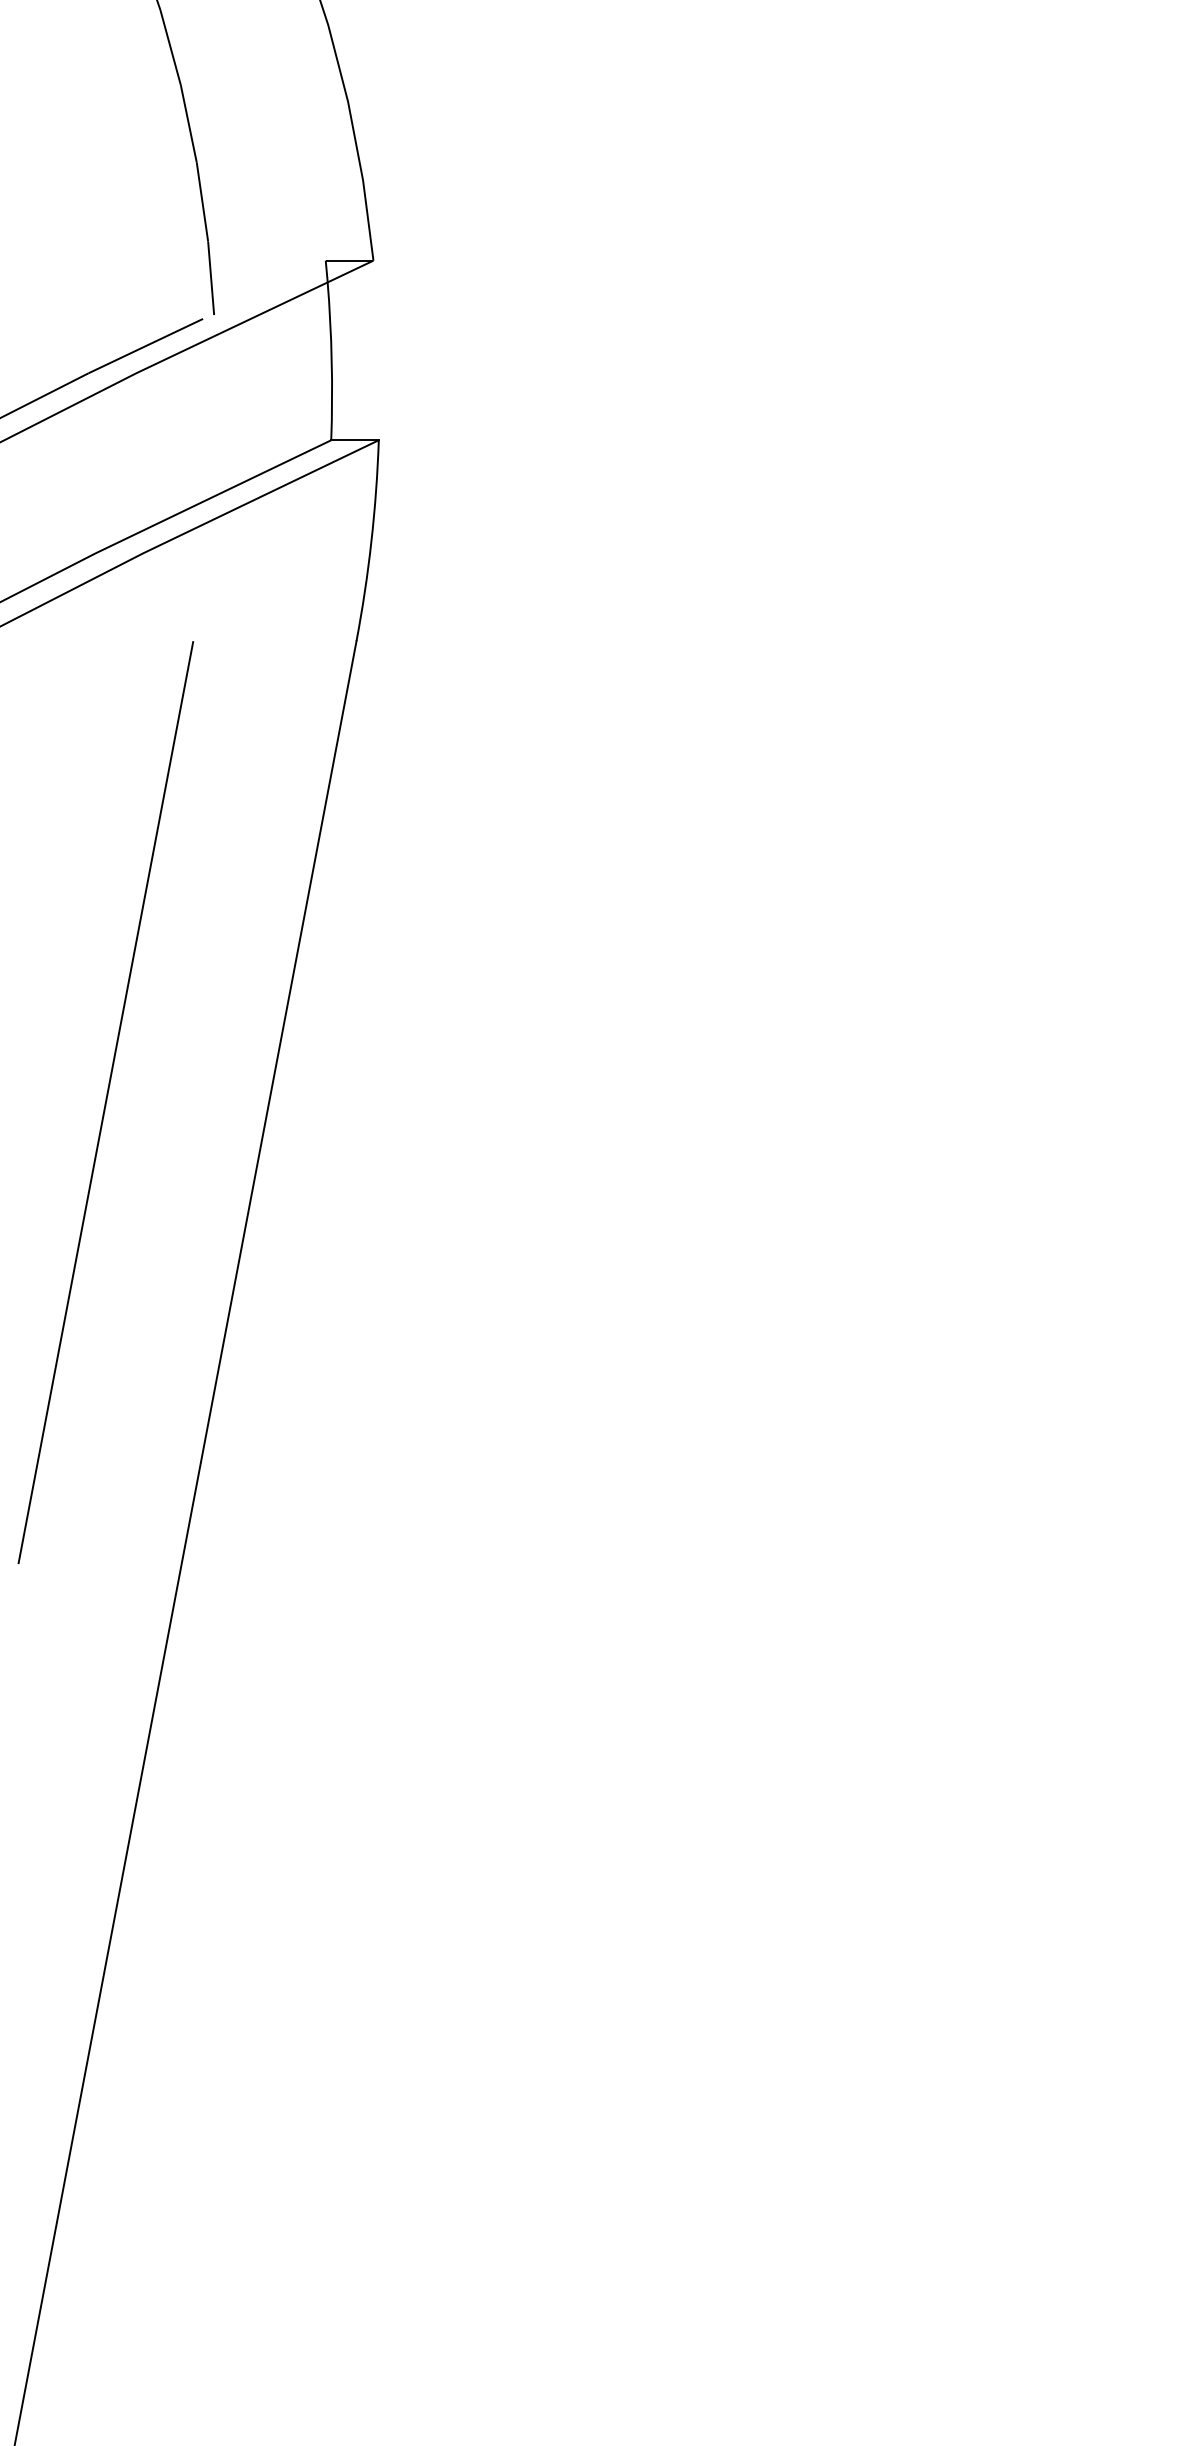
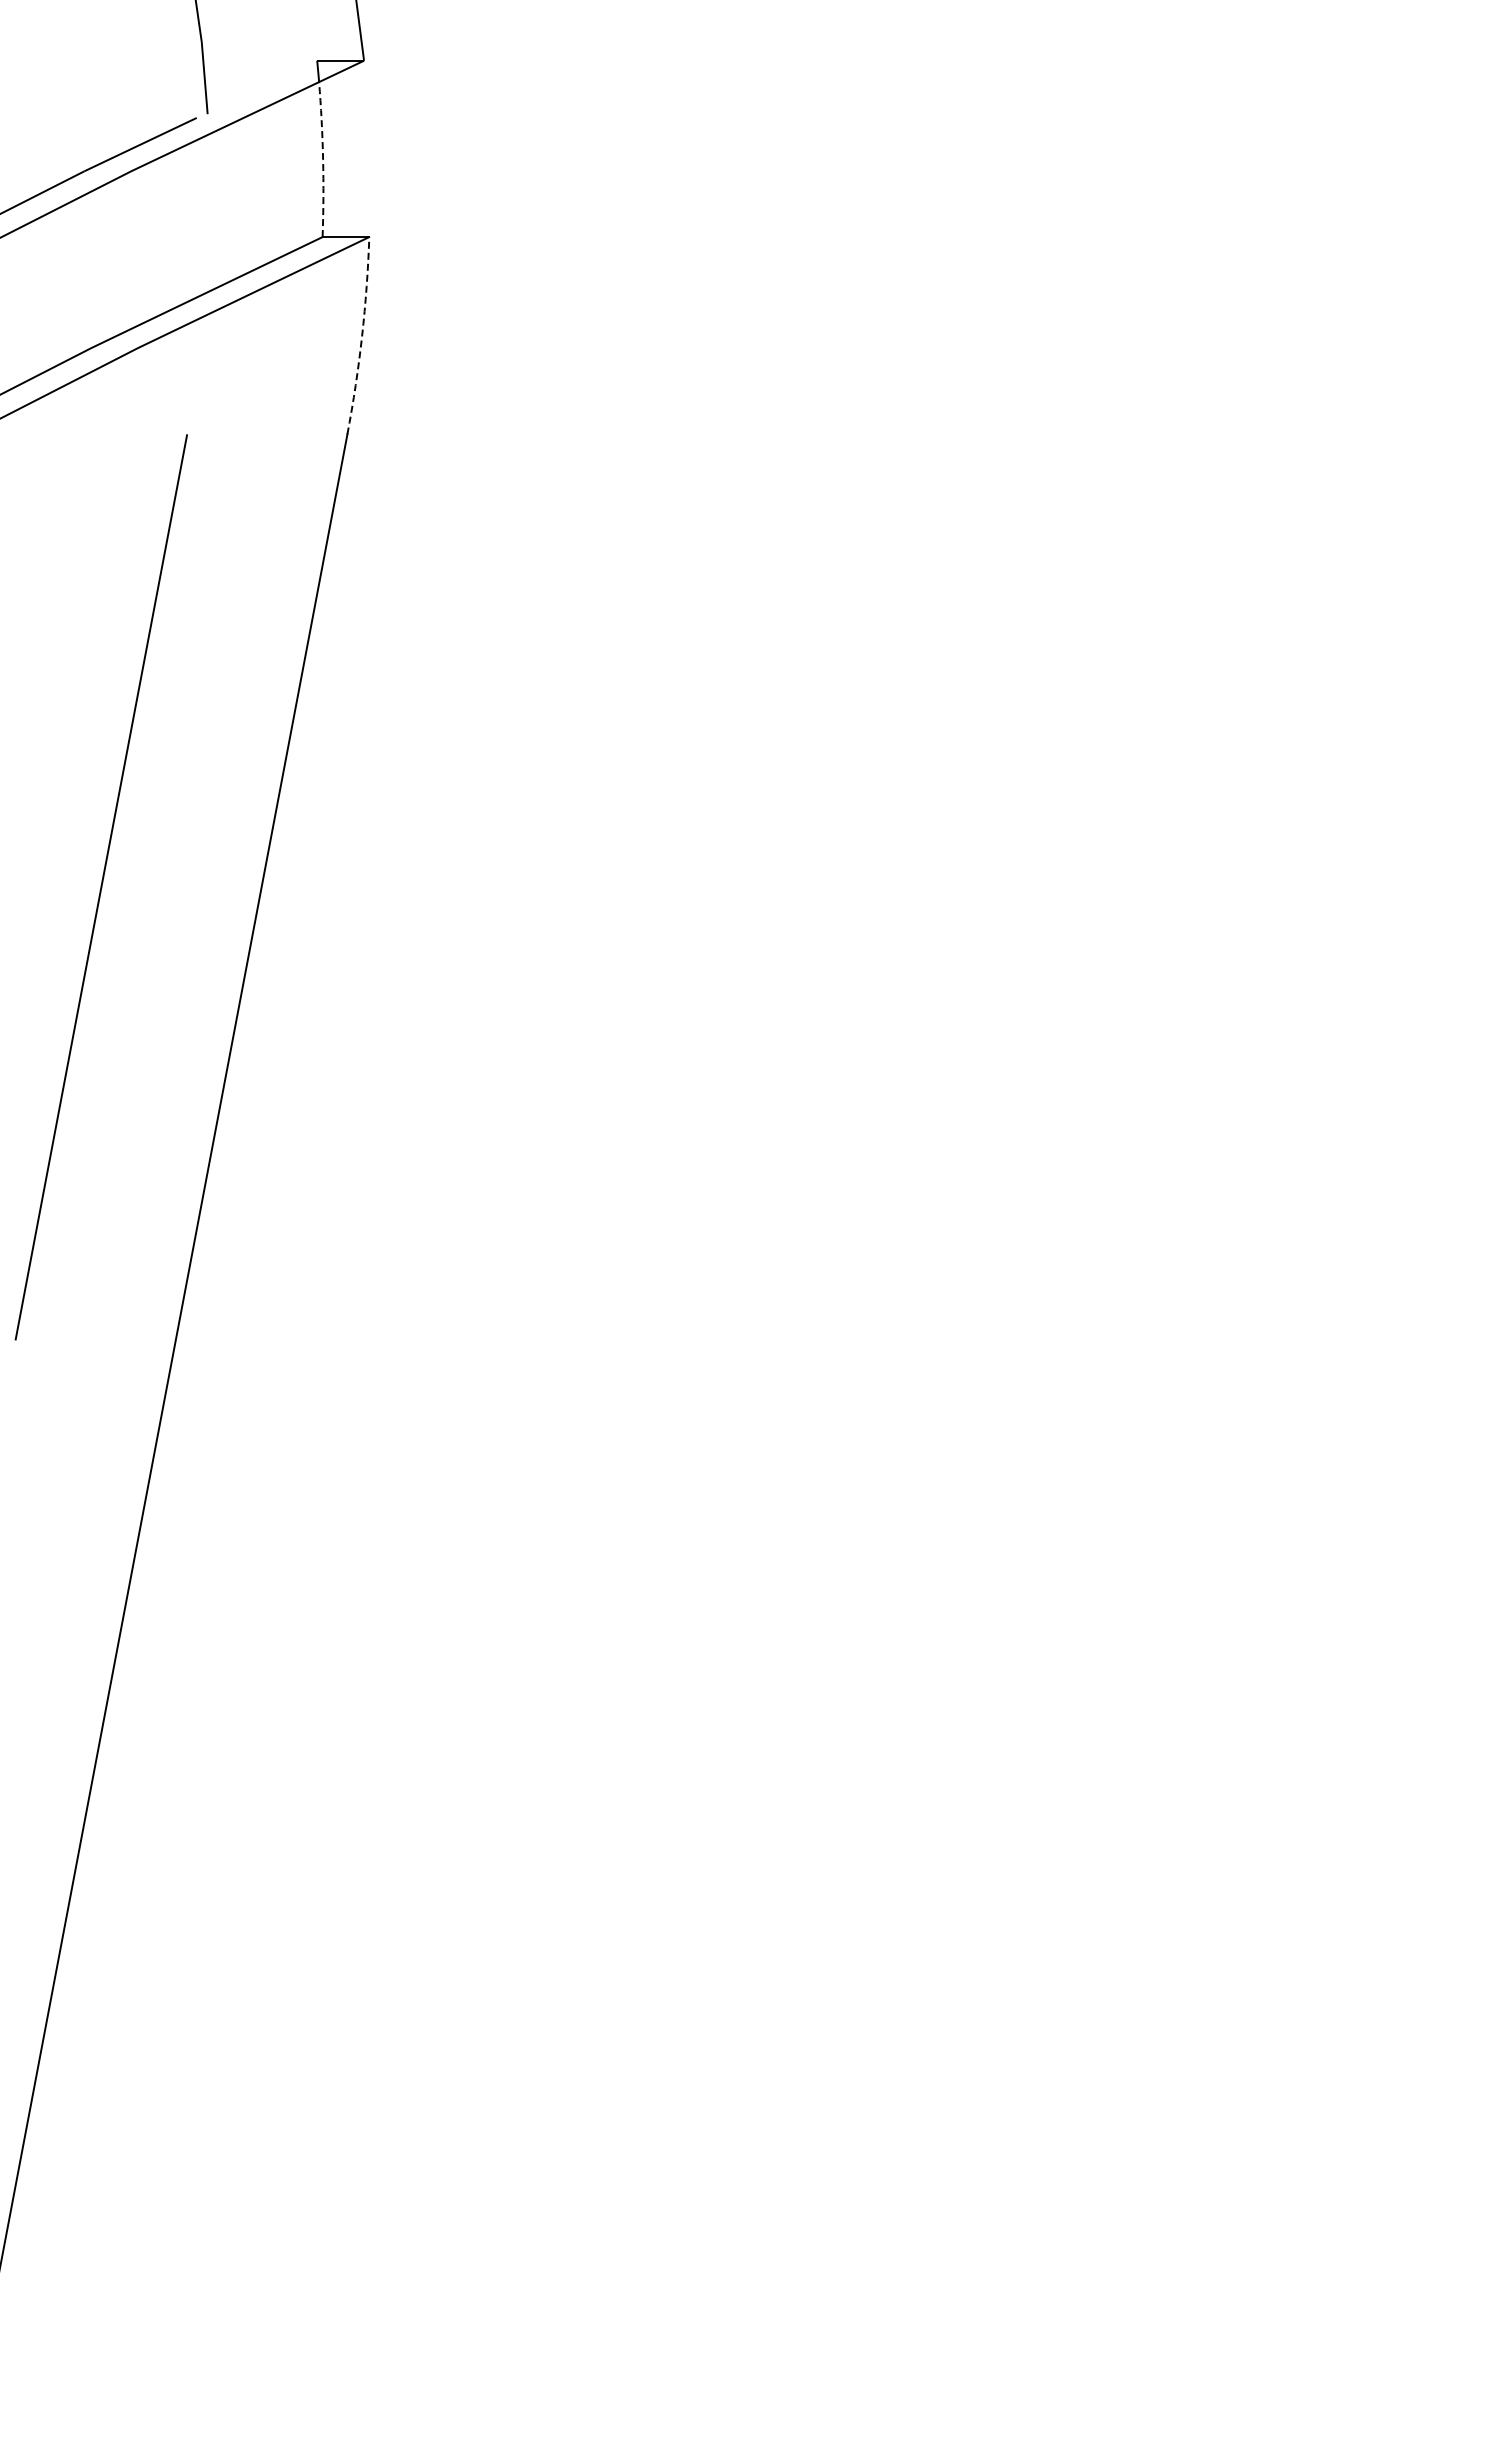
arc: (332, 361) -> (323, 159), solid -> dashed
arc: (371, 541) -> (362, 336), solid -> dashed

